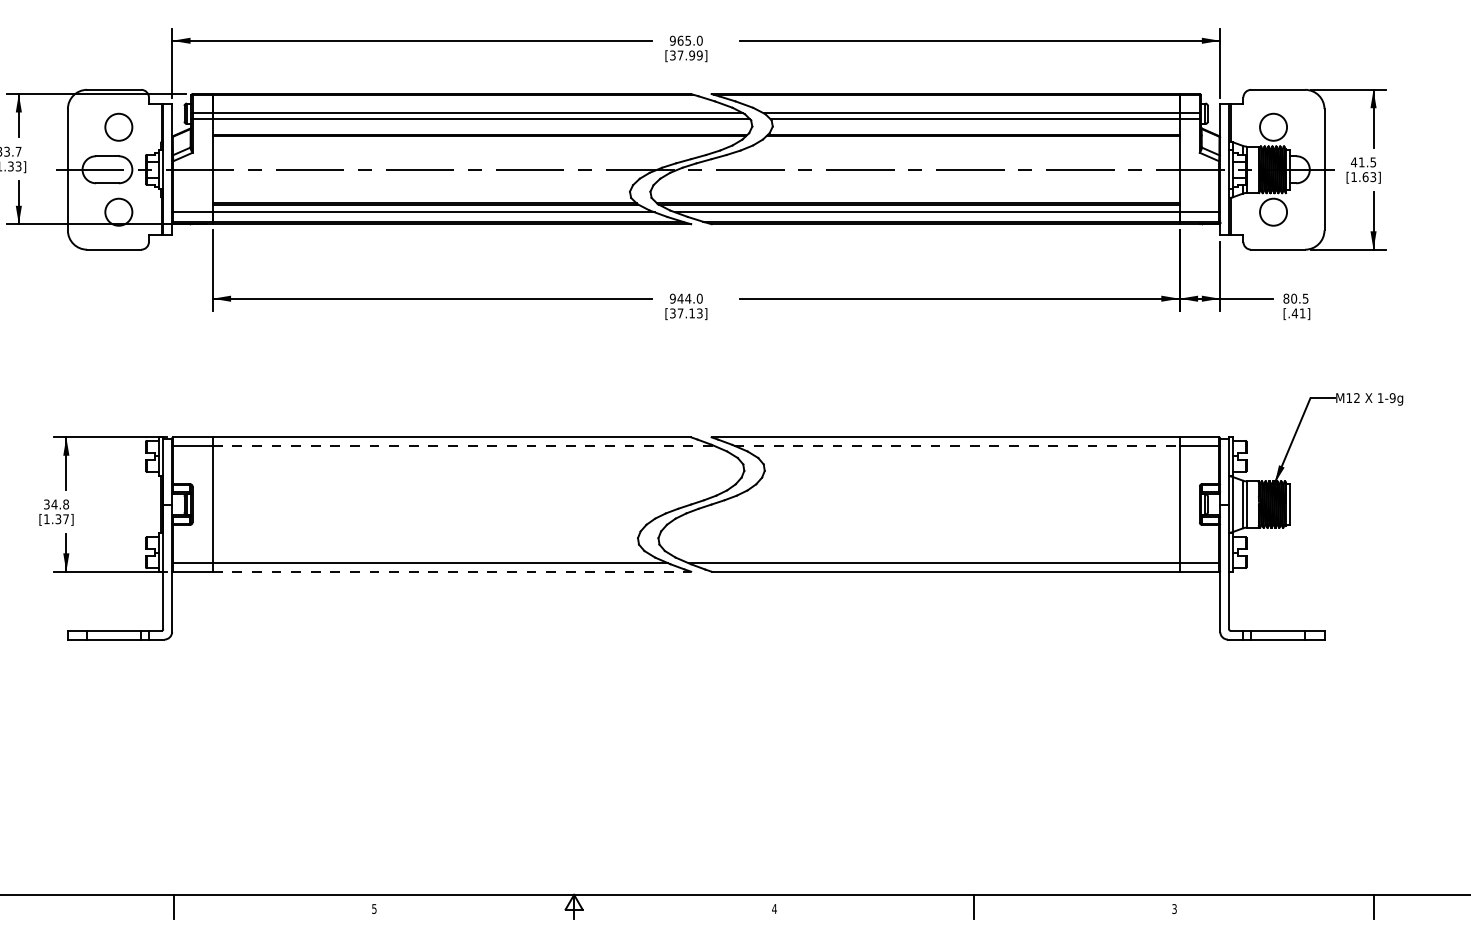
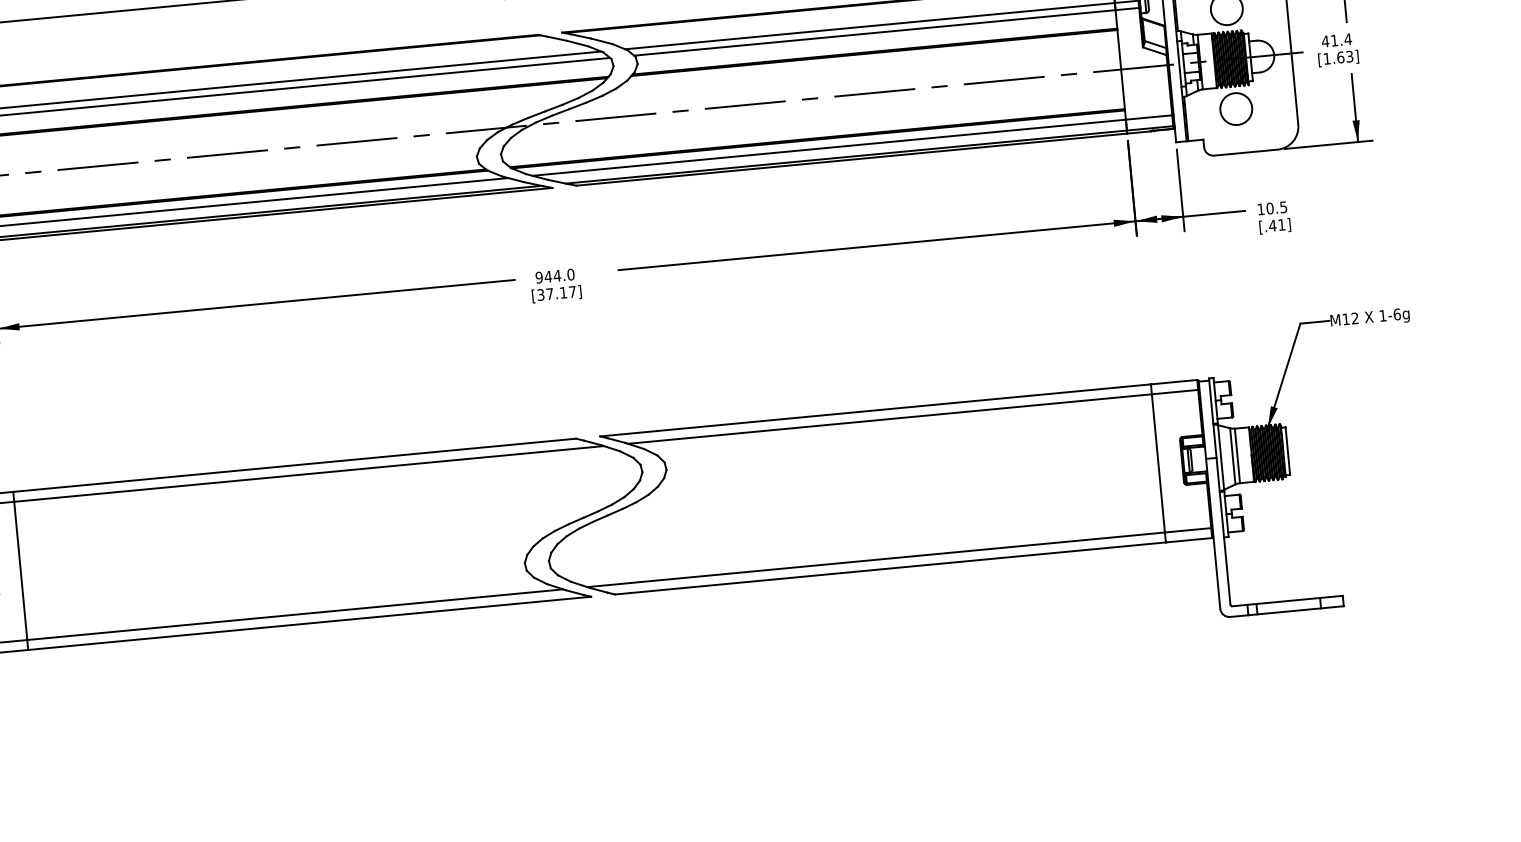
text: (1373, 162) -> (1348, 39), 41.5 -> 41.4
text: (1286, 298) -> (1261, 209), 80.5 -> 10.5
text: (699, 313) -> (572, 292), [37.13] -> [37.17]
text: (1392, 398) -> (1396, 314), 1-9g -> 1-6g
line: (463, 445) -> (309, 473), dashed -> solid
line: (957, 445) -> (890, 418), dashed -> solid
line: (452, 571) -> (310, 623), dashed -> solid

